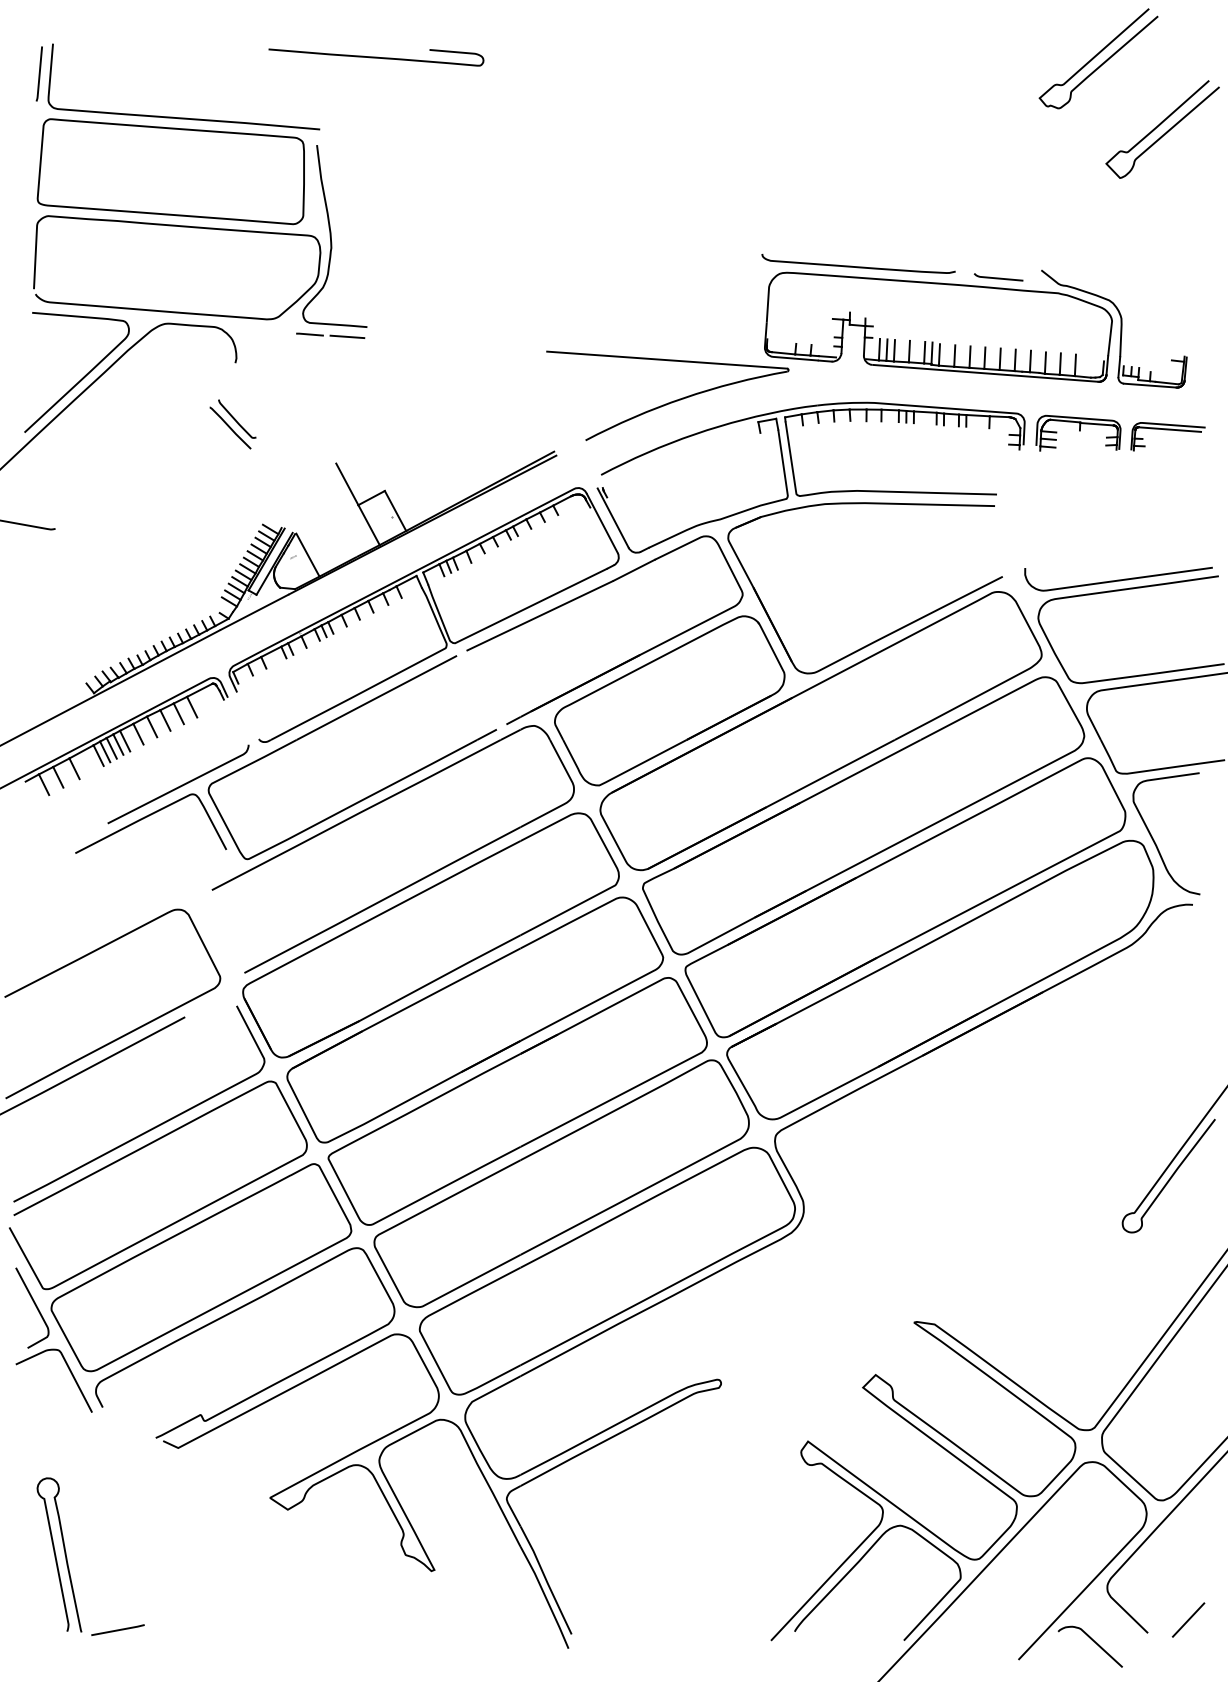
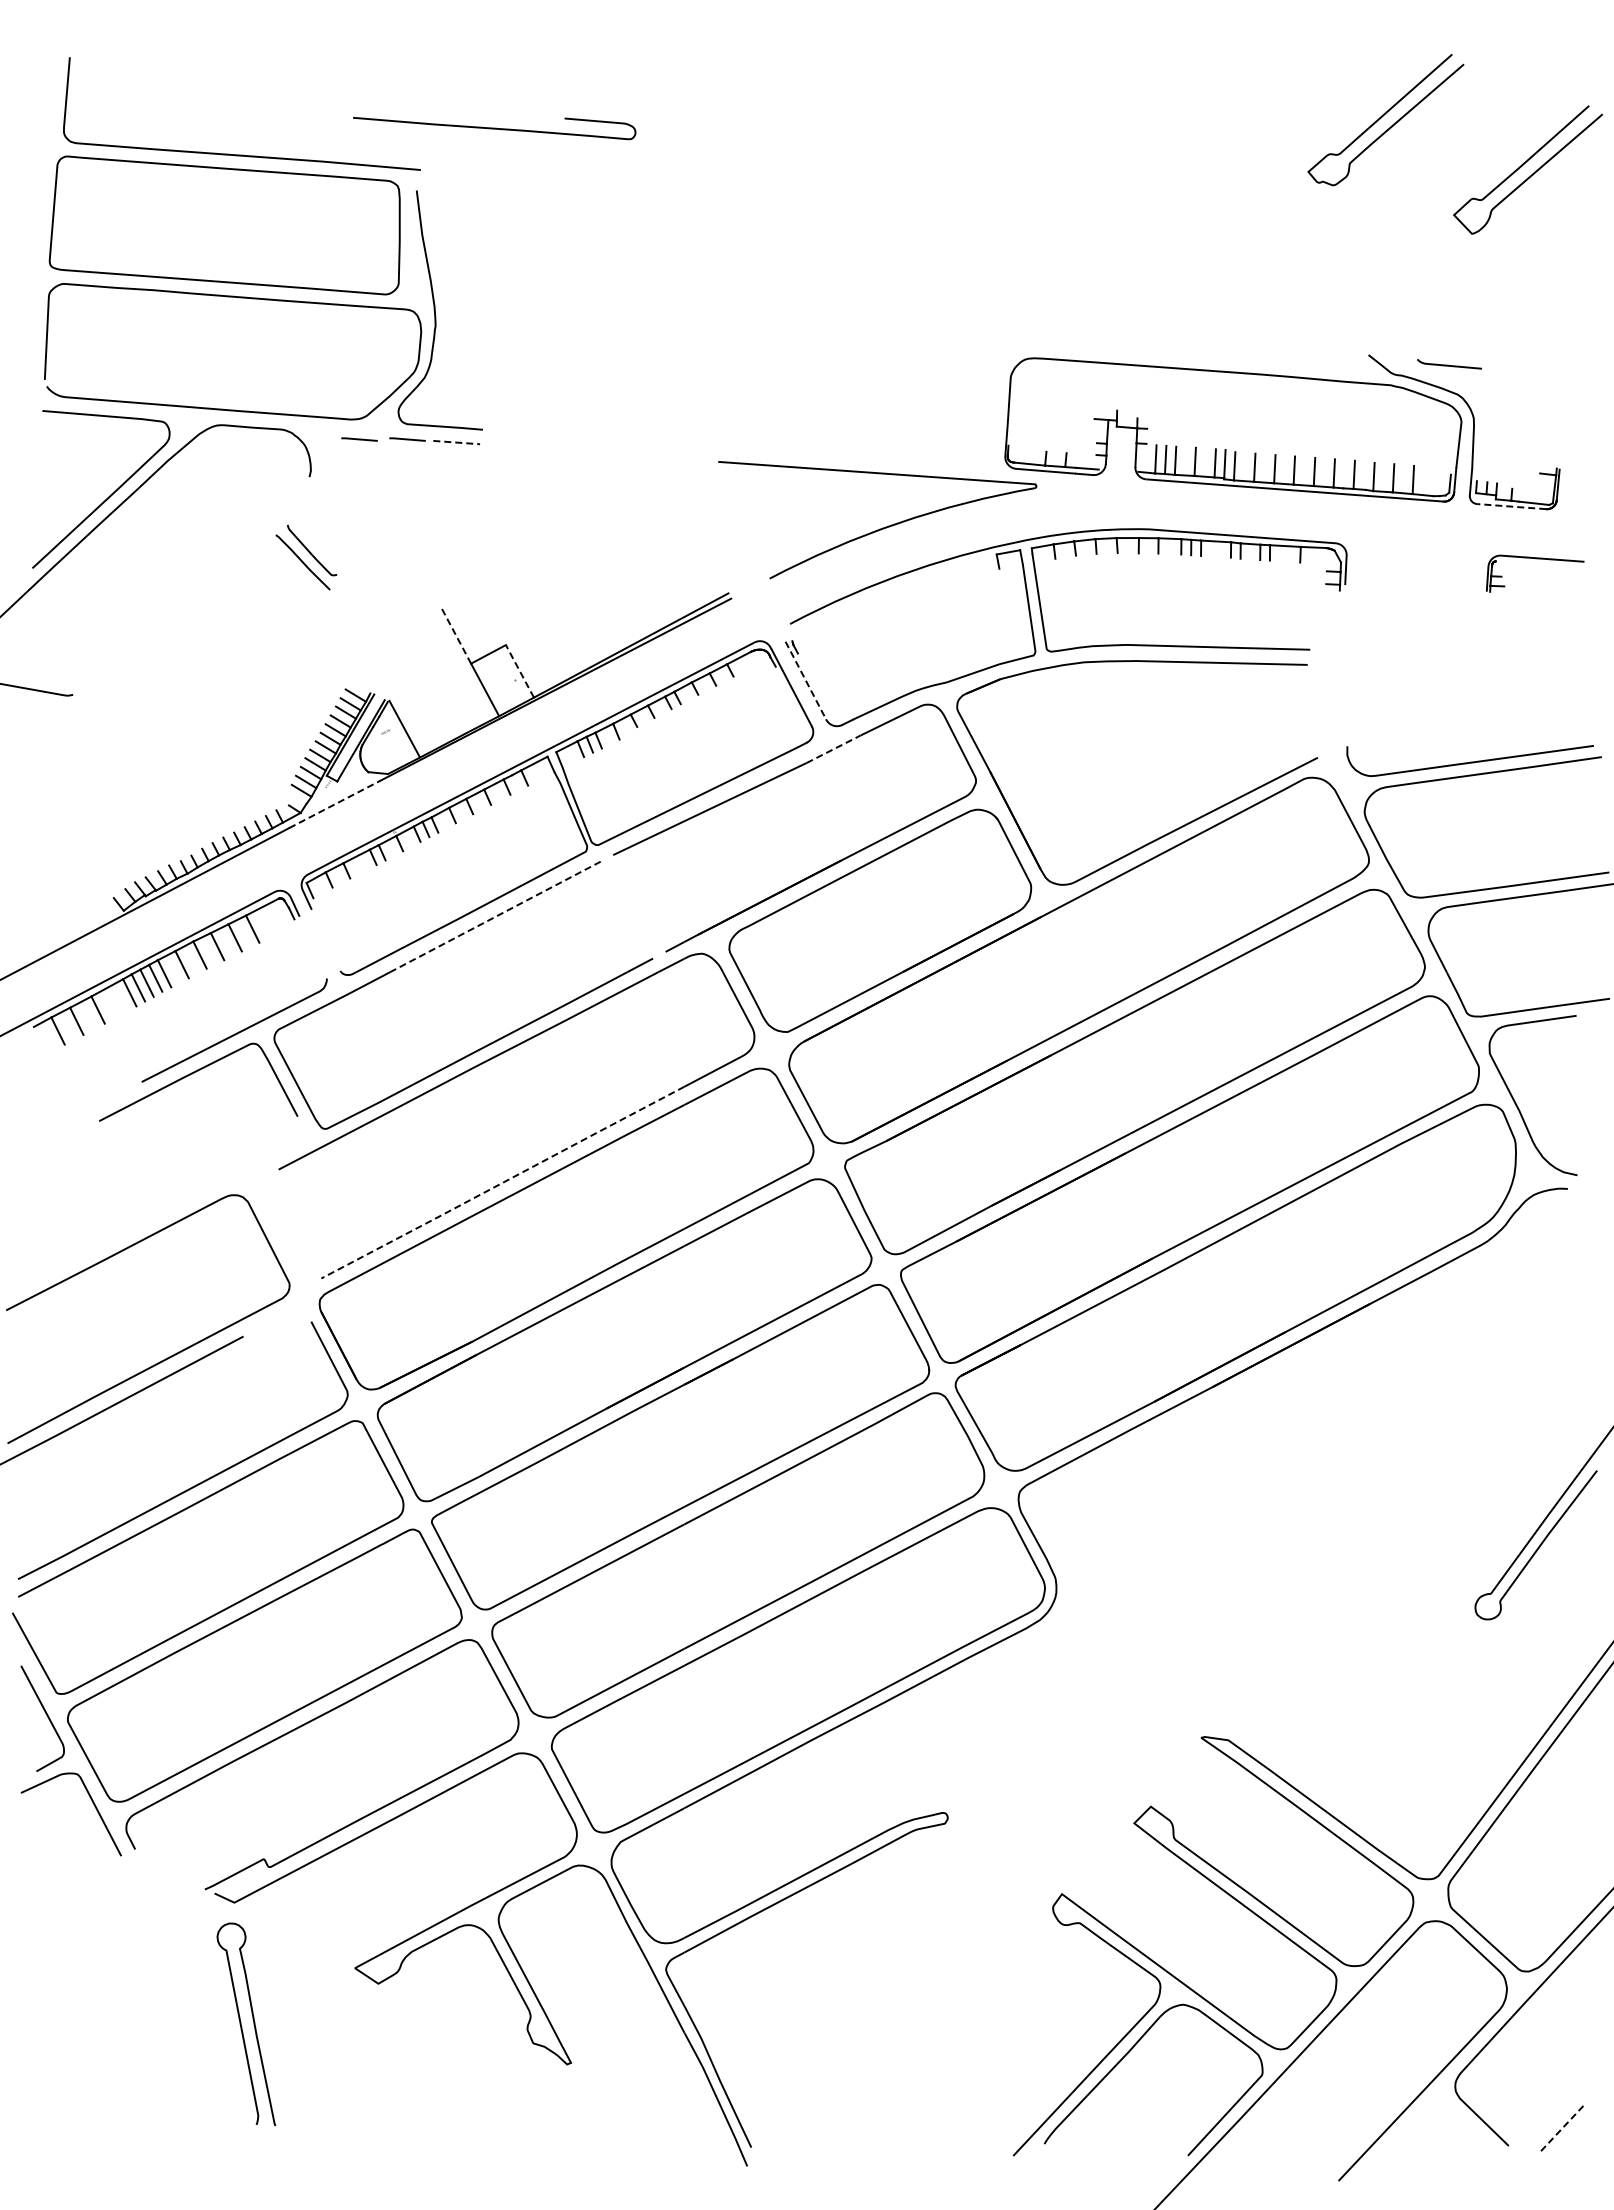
curve: (1096, 56) -> (1382, 117), moved
curve: (376, 57) -> (494, 128), moved
line: (39, 74) -> (51, 97), removed
curve: (858, 266) -> (1128, 350), removed
curve: (997, 277) -> (1448, 364), moved
line: (273, 334) -> (359, 439), added
line: (348, 336) -> (457, 442), solid -> dashed
line: (1150, 385) -> (1511, 506), solid -> dashed
line: (1169, 429) -> (1537, 564), removed
part: (1078, 432) -> (1417, 568), removed
line: (347, 484) -> (456, 636), solid -> dashed
line: (395, 511) -> (519, 671), solid -> dashed
line: (612, 517) -> (805, 680), solid -> dashed
line: (634, 570) -> (834, 749), solid -> dashed
line: (255, 612) -> (335, 804), solid -> dashed
line: (376, 698) -> (494, 917), solid -> dashed
line: (383, 899) -> (503, 1182), solid -> dashed
curve: (55, 1555) -> (241, 2024), moved
line: (1188, 1620) -> (1561, 2129), solid -> dashed
line: (118, 1629) -> (155, 2141), removed
curve: (1093, 1641) -> (1437, 2157), removed

